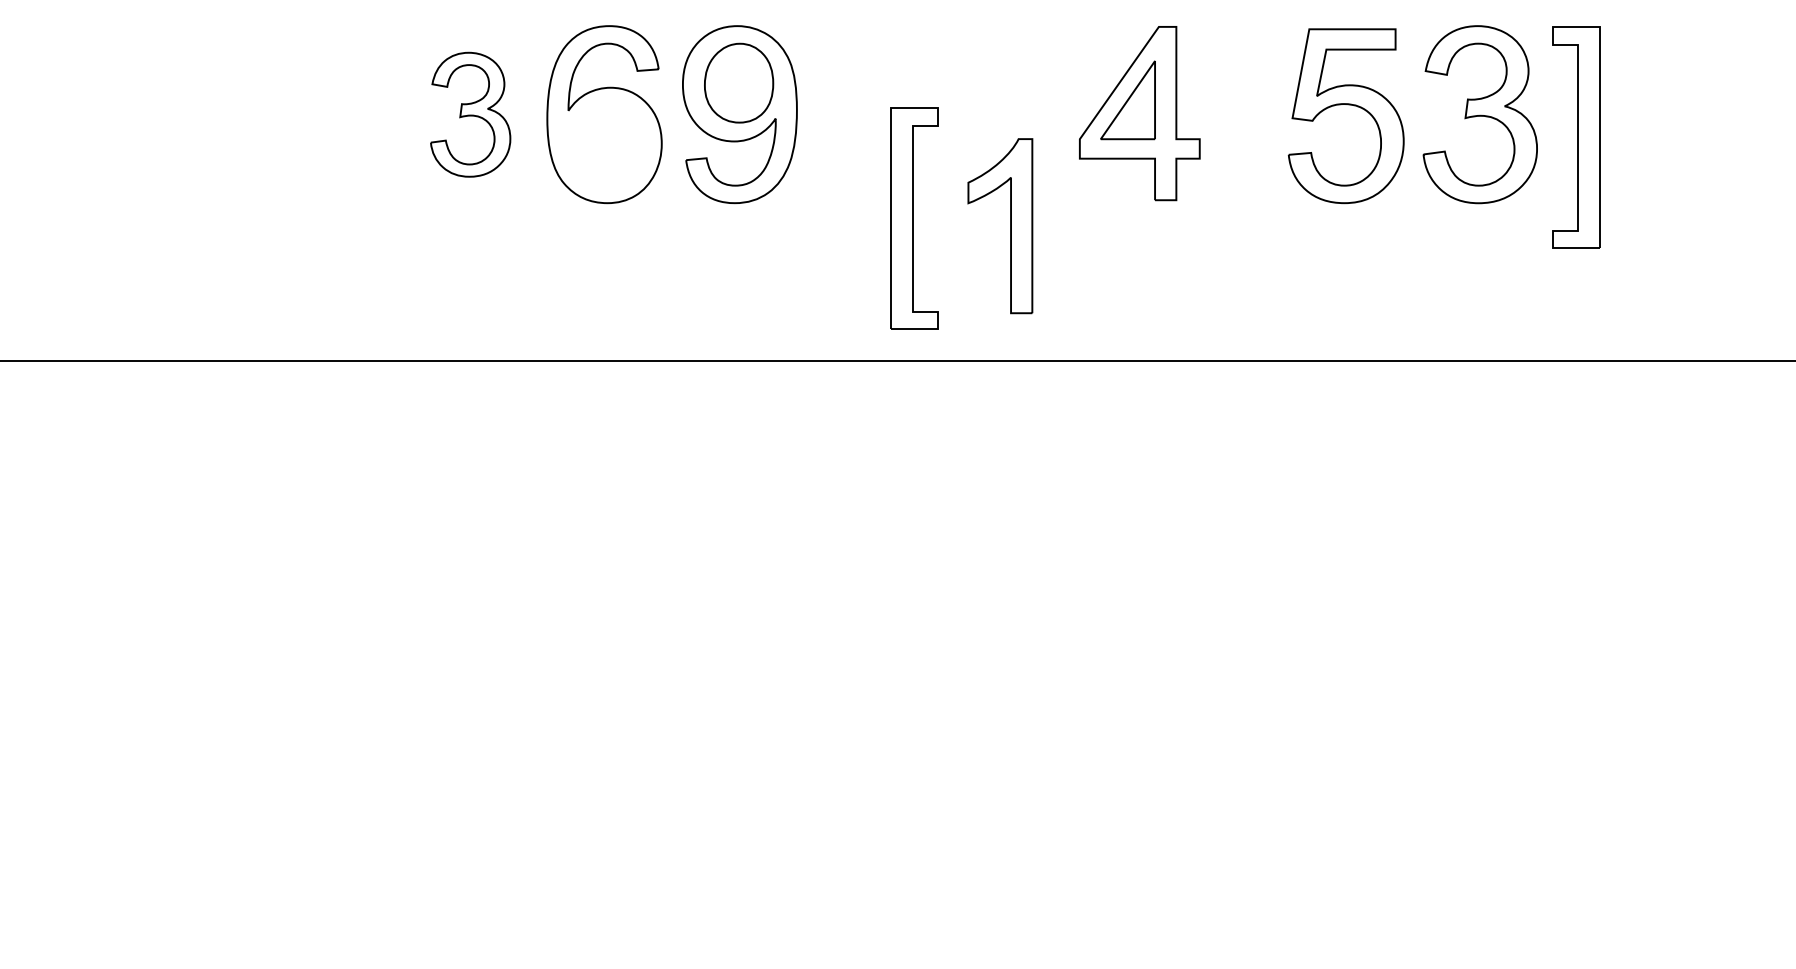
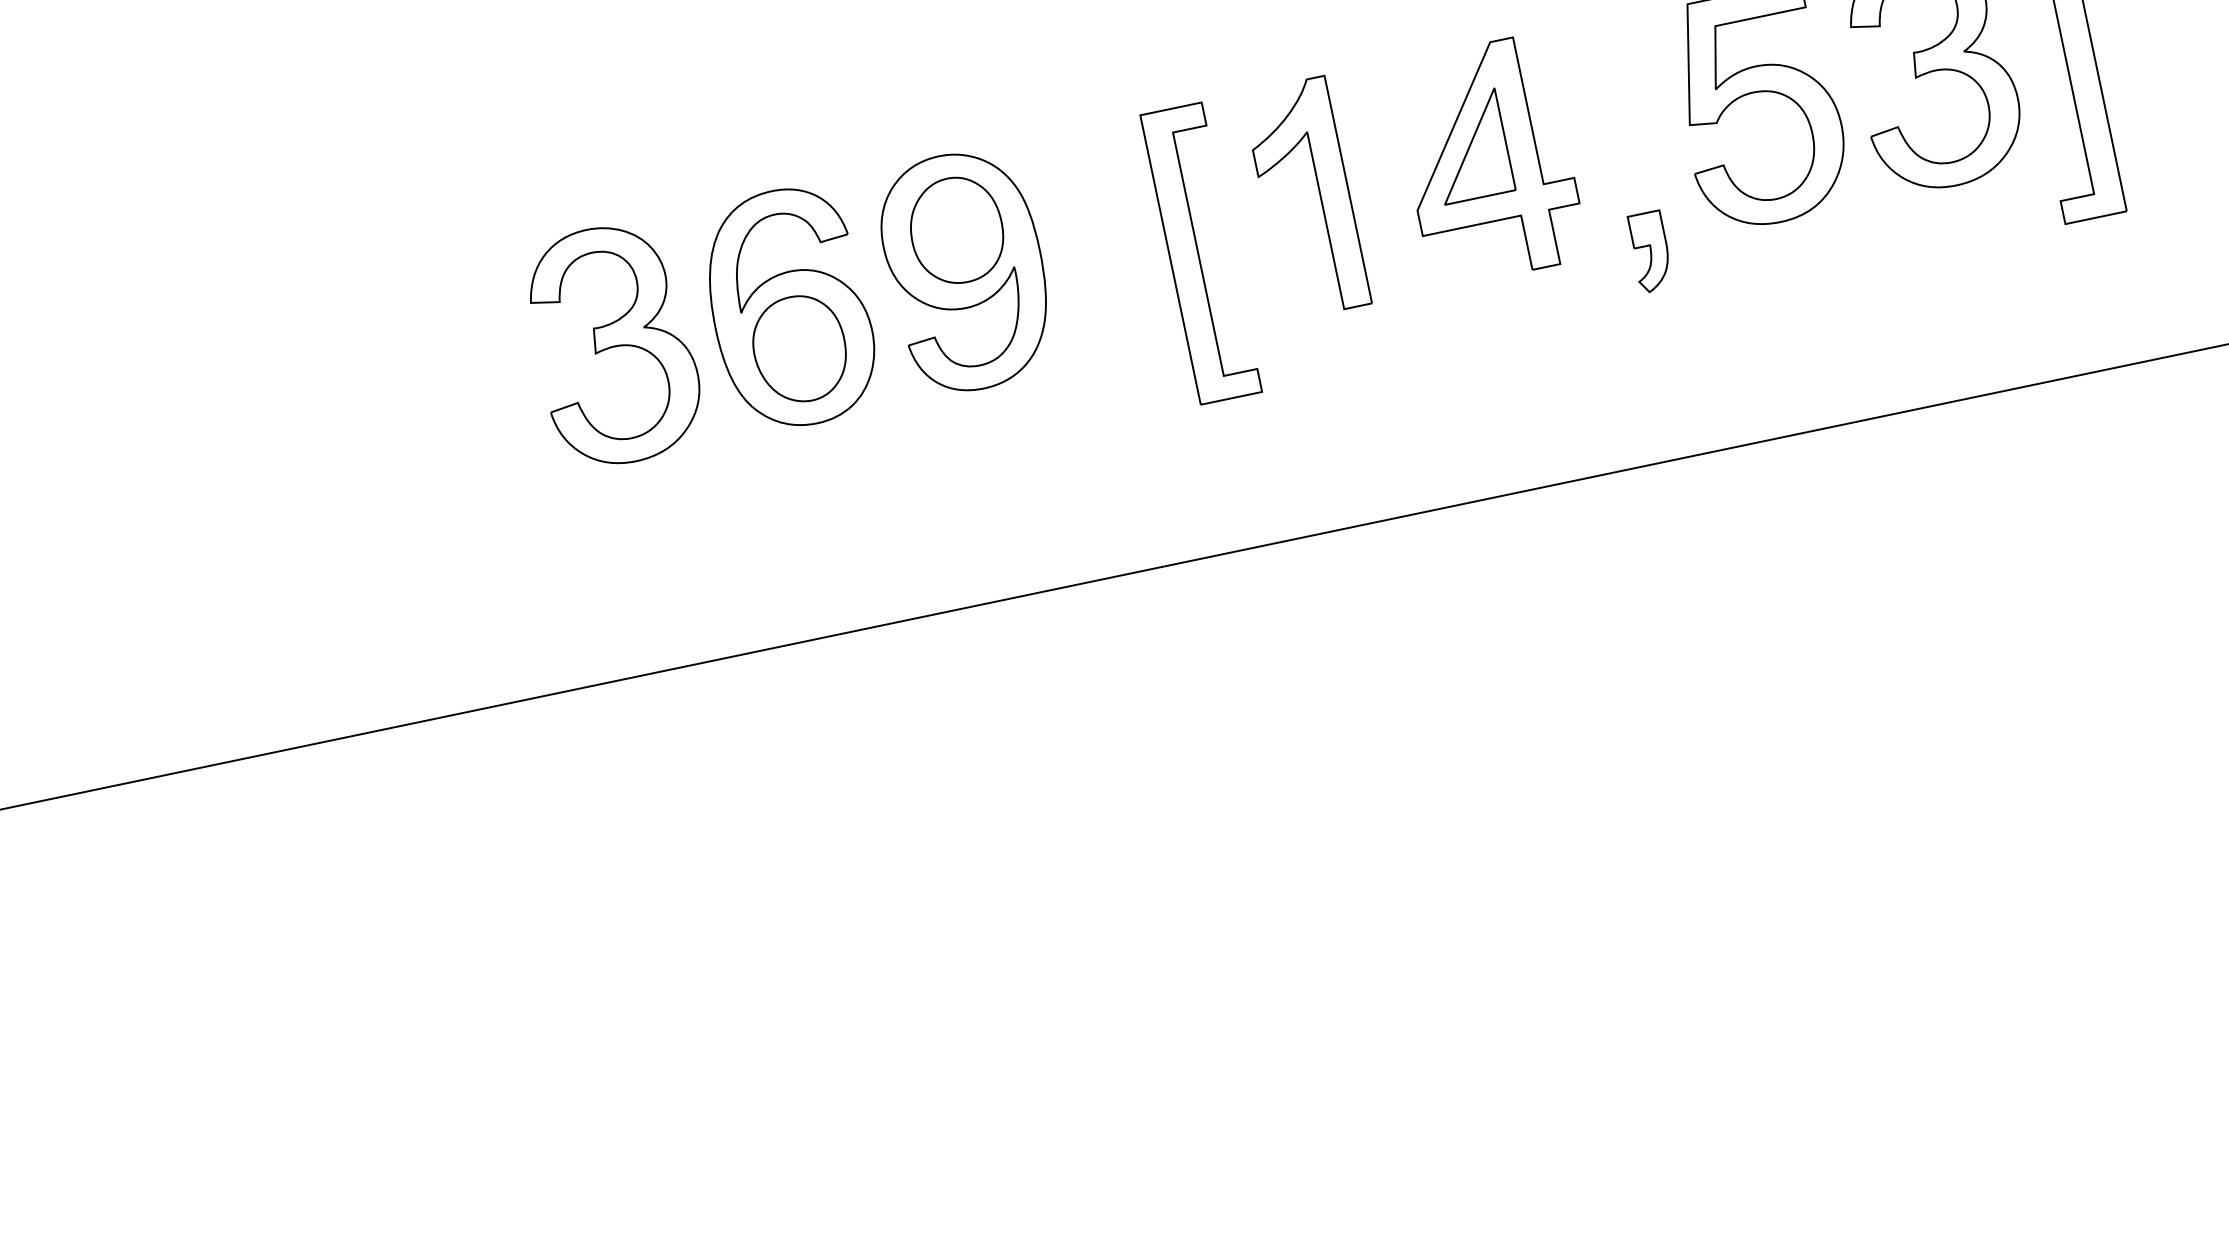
part: (470, 114) -> (614, 344), size x1.43
part: (605, 145) -> (799, 348), added
part: (1244, 205) -> (1650, 252), added
part: (914, 218) -> (1200, 253), moved
part: (1010, 226) -> (1319, 195), moved

